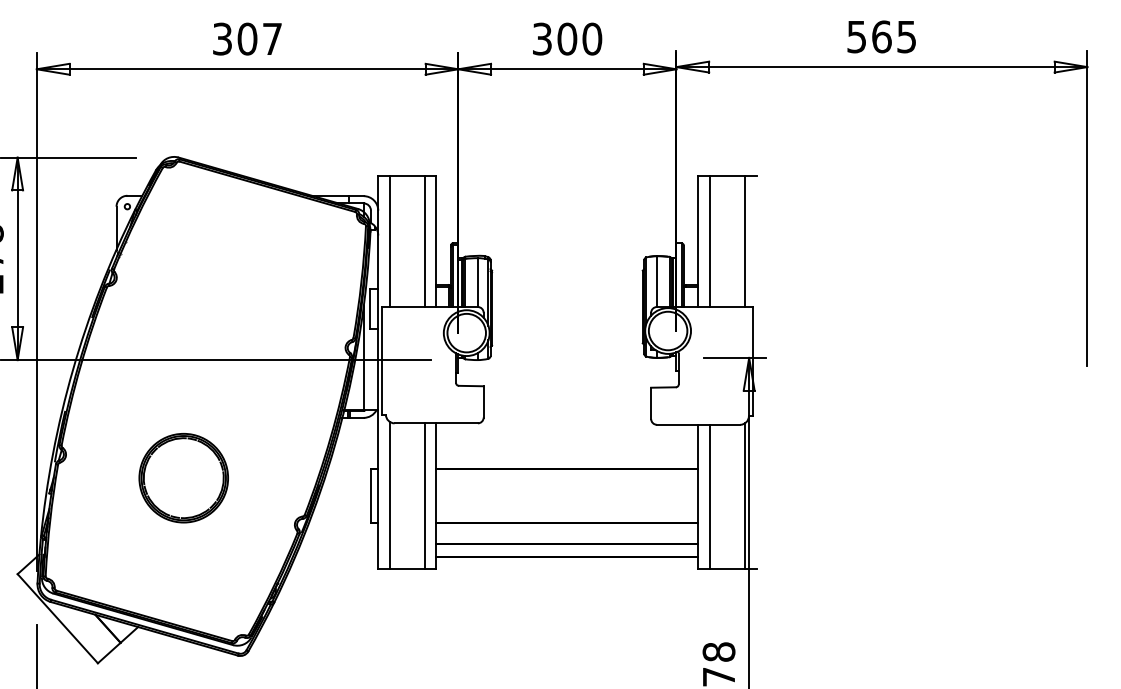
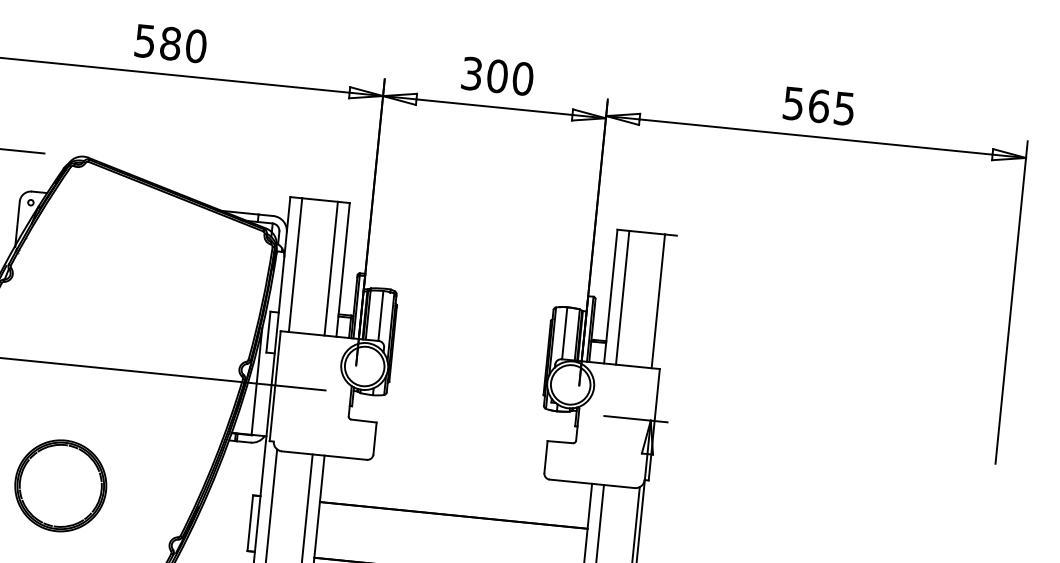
text: (247, 38) -> (170, 43), 307 -> 580

